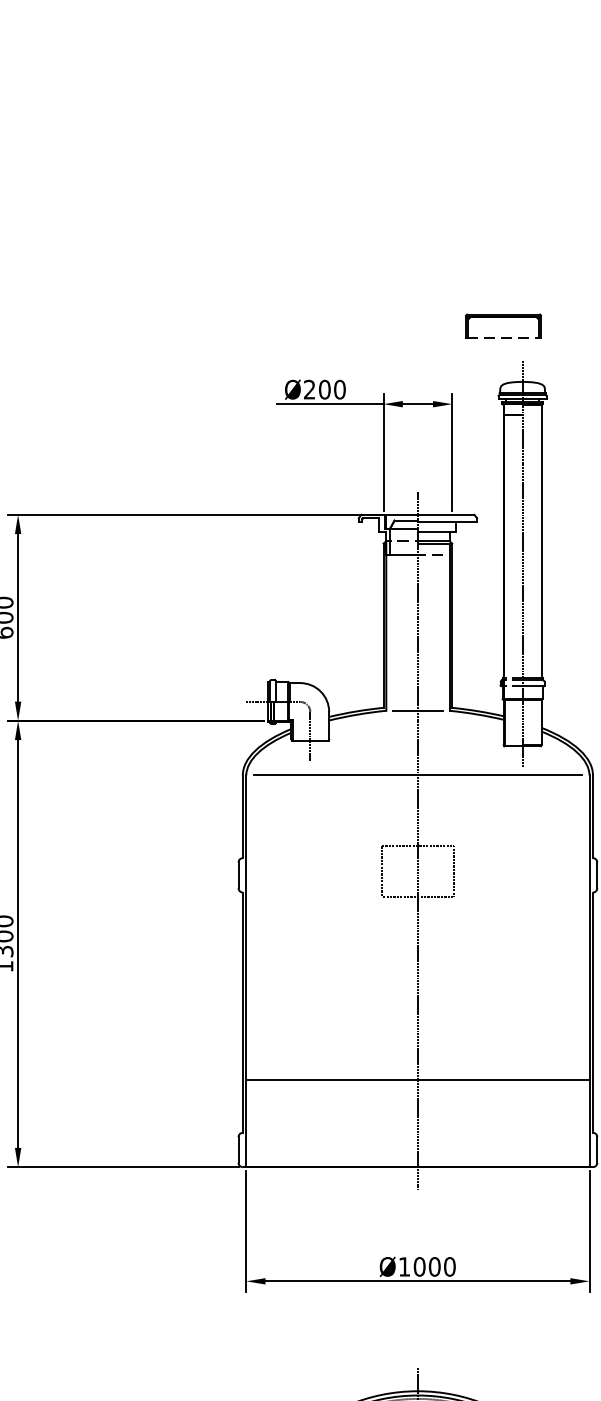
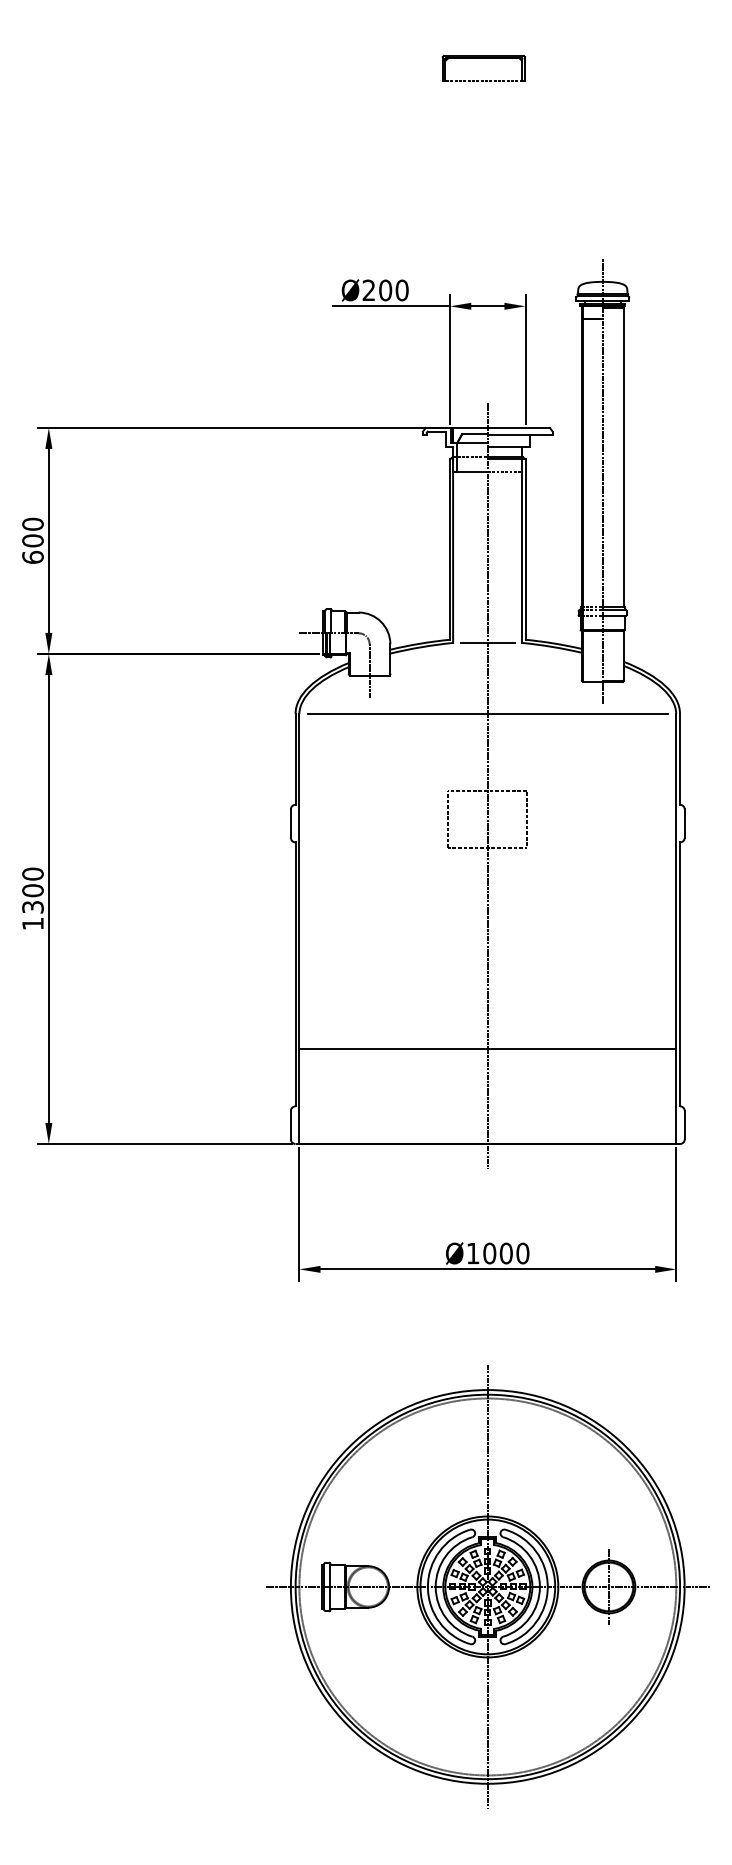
part: (503, 316) -> (483, 58), moved

